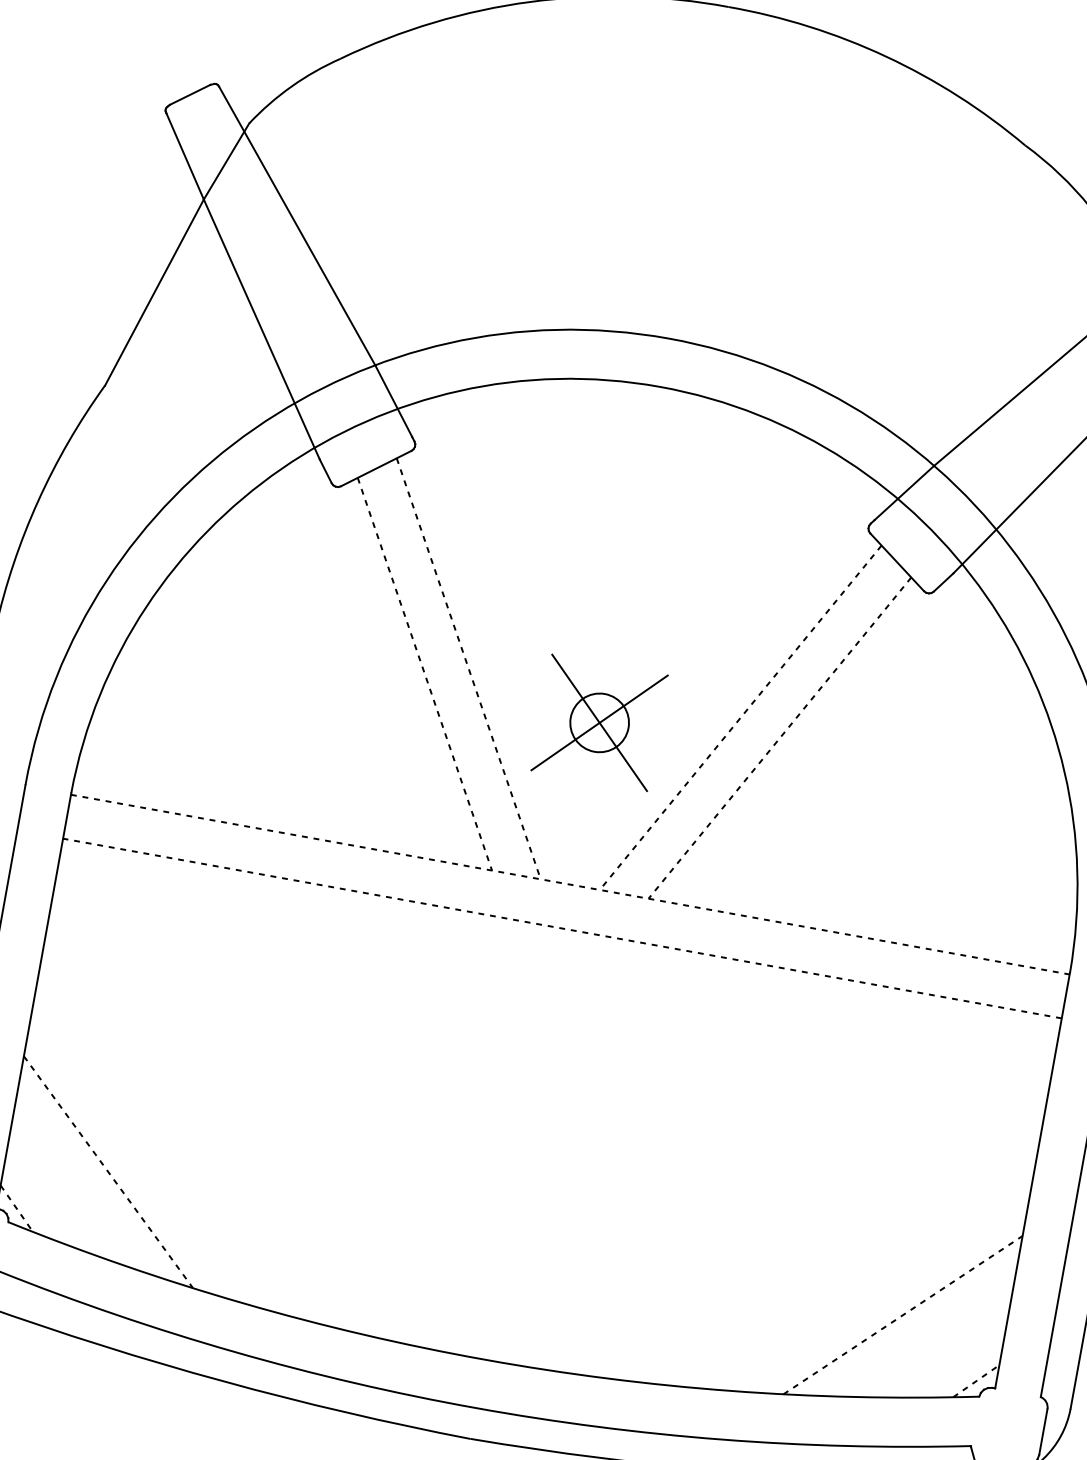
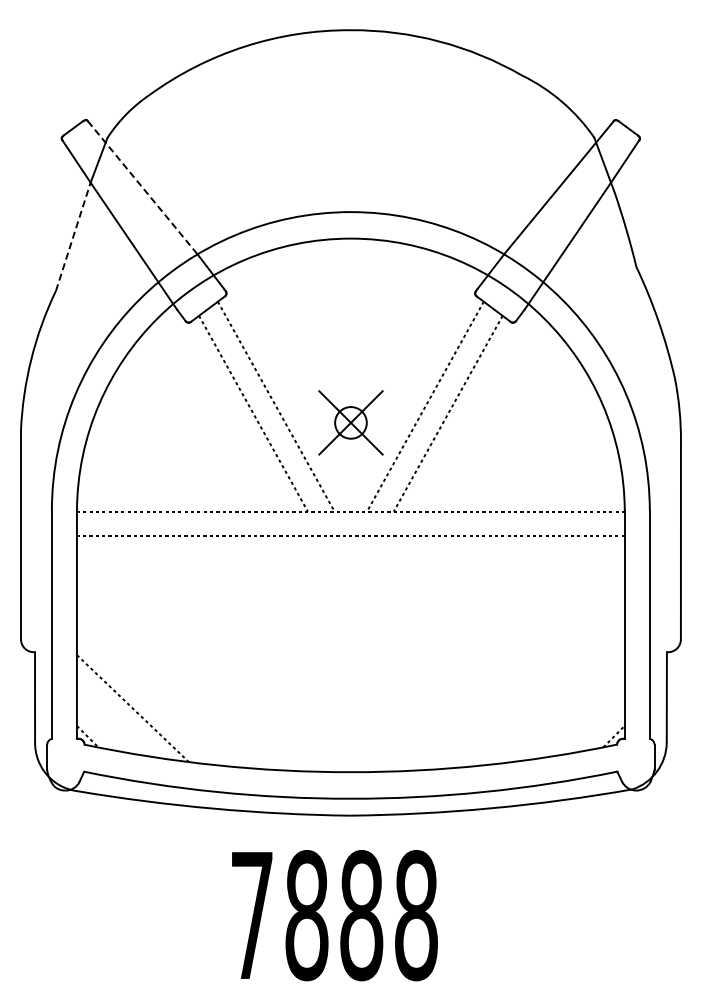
line: (298, 227) -> (143, 188), solid -> dashed
line: (154, 292) -> (73, 236), solid -> dashed
line: (902, 1314) -> (568, 708), removed

